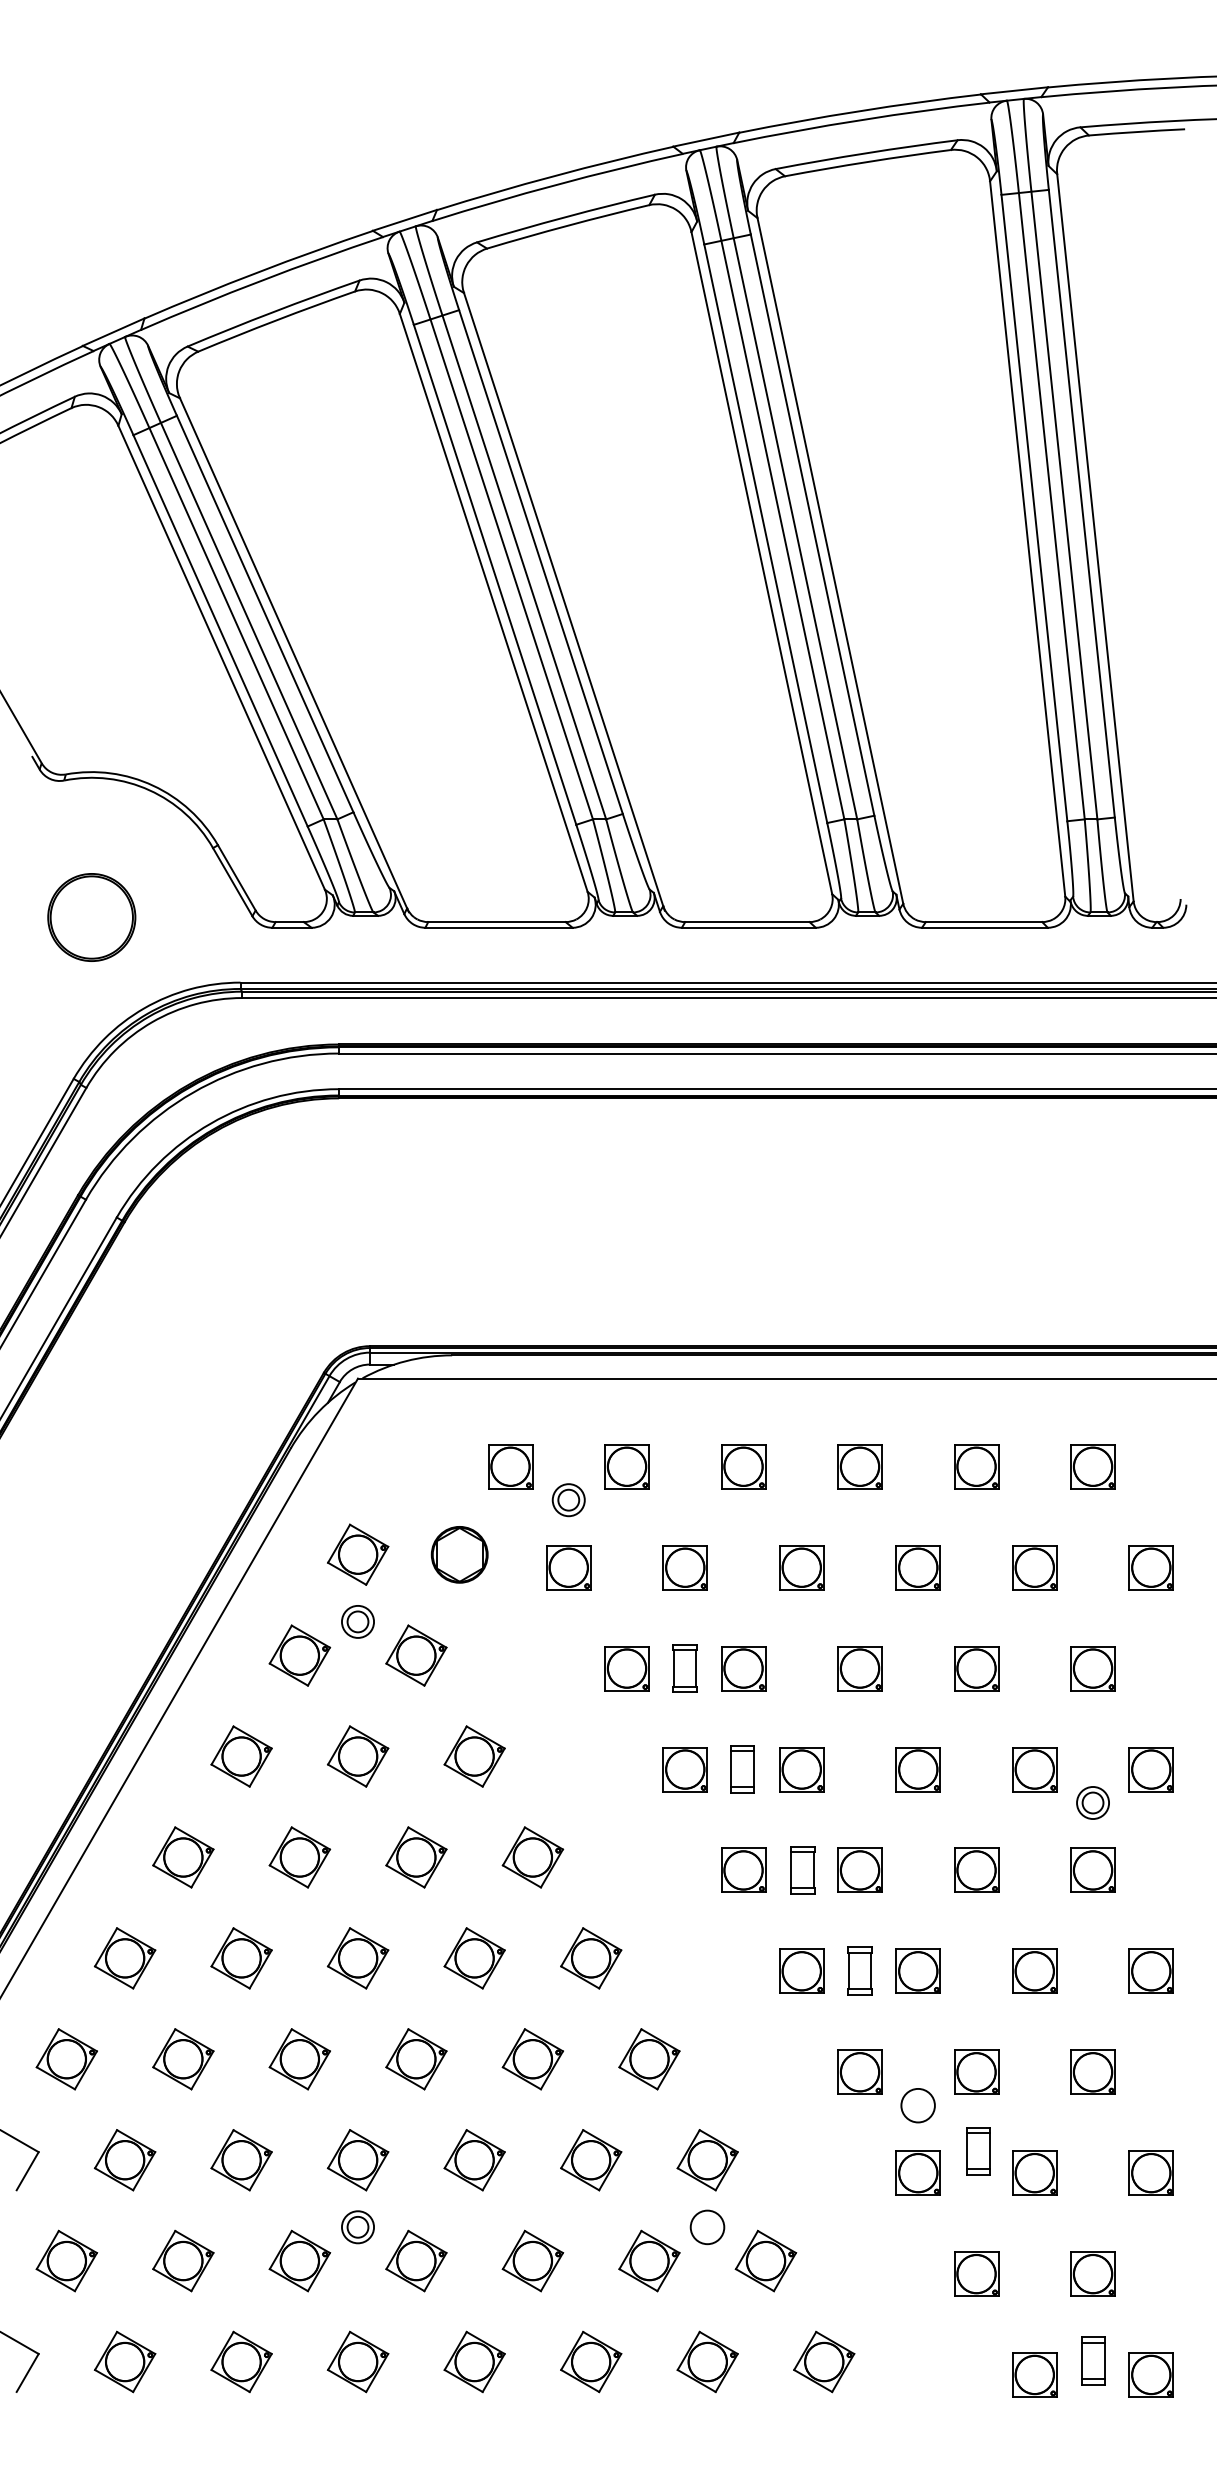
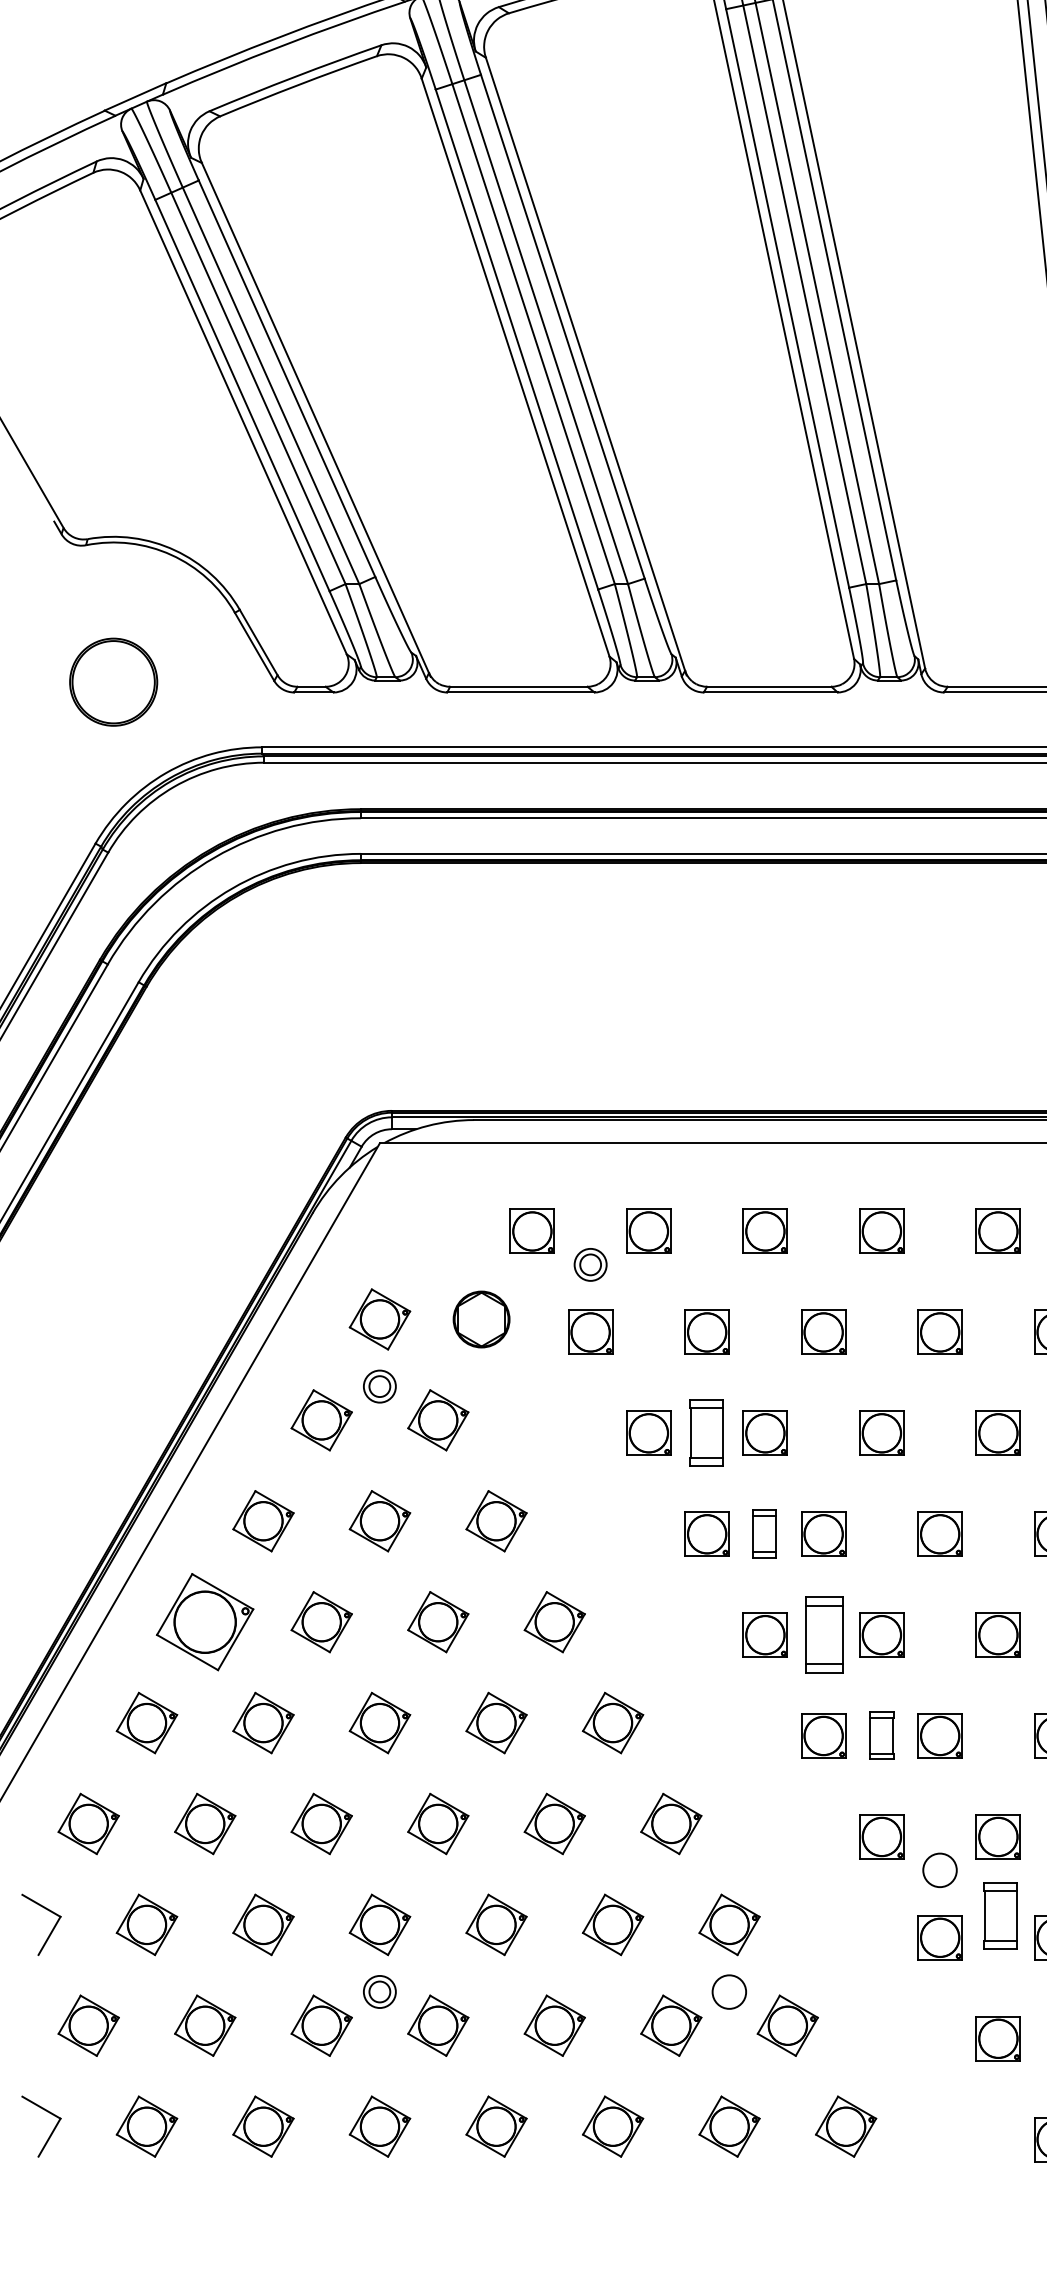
part: (684, 1668) -> (706, 1433), size x1.4
part: (183, 1857) -> (205, 1622), size x1.6
part: (802, 1870) -> (824, 1635), size x1.6
part: (978, 2151) -> (1000, 1916), size x1.4

